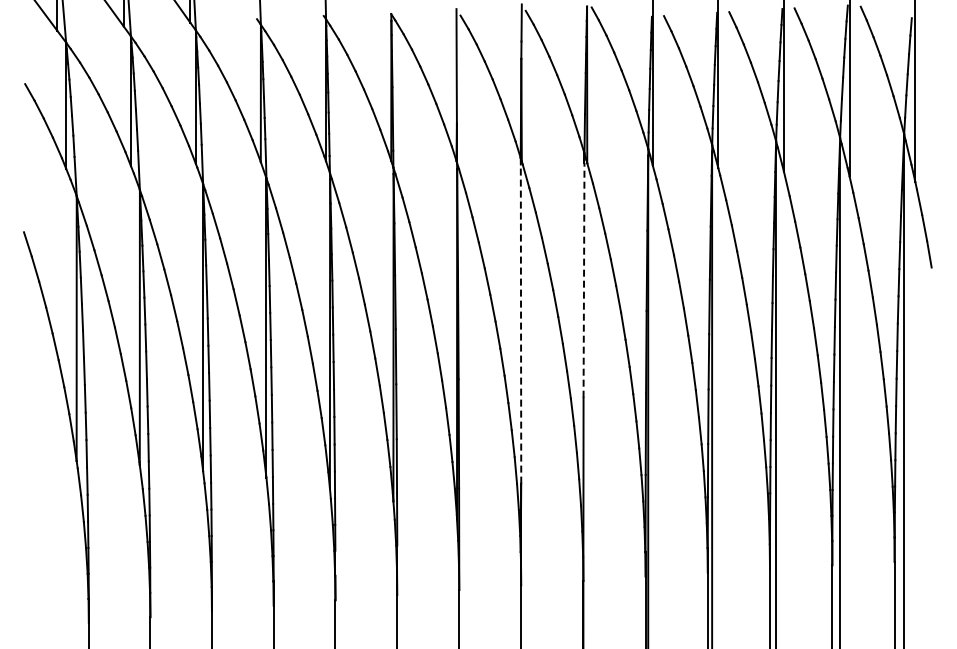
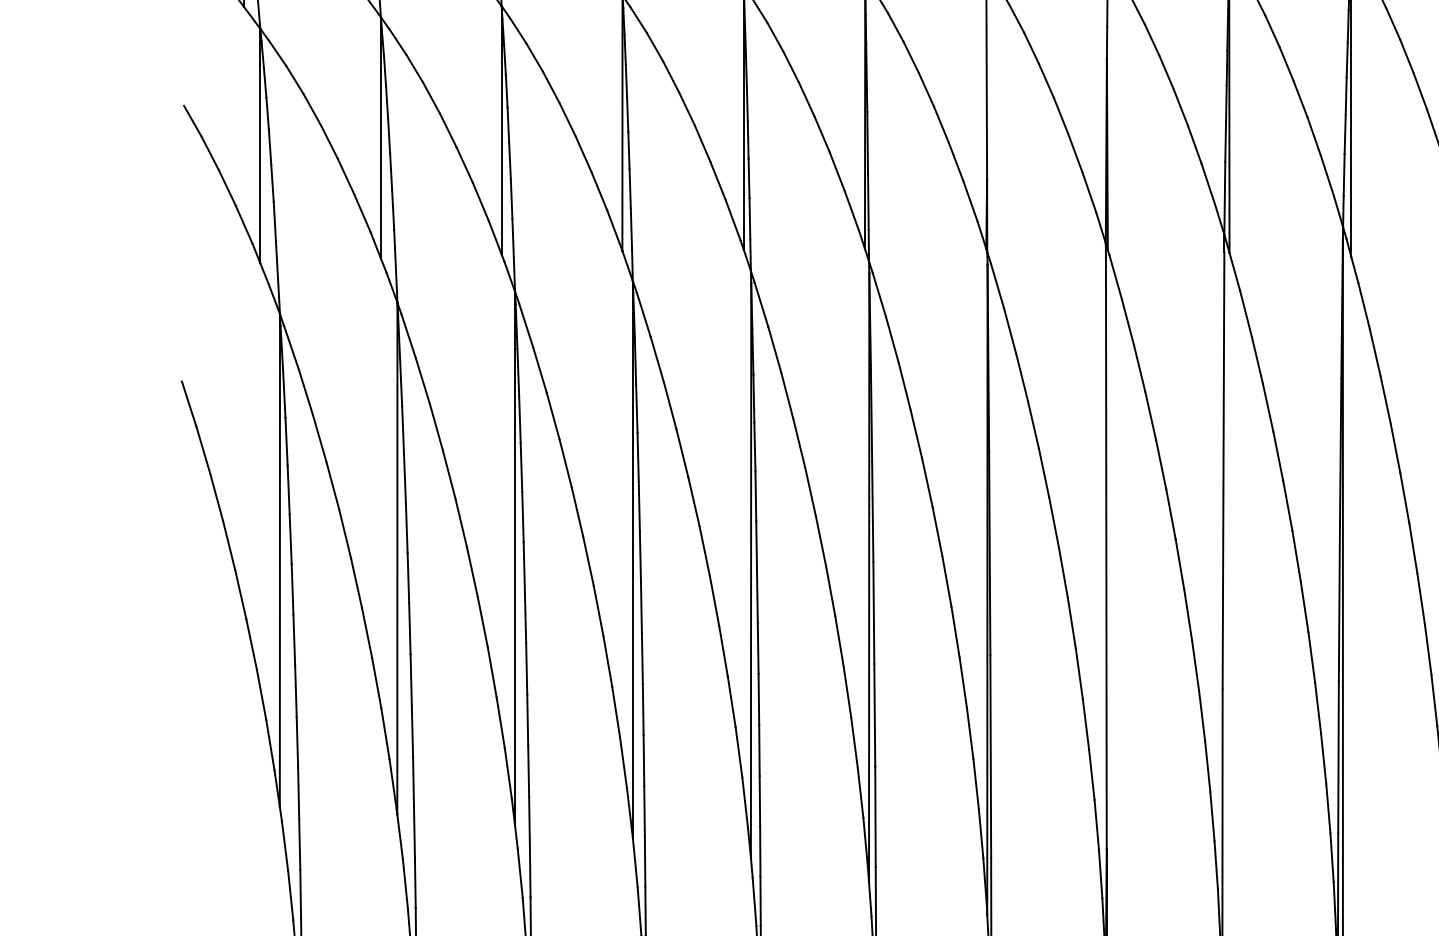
line: (584, 279) -> (1224, 469), dashed -> solid
line: (521, 324) -> (1107, 553), dashed -> solid

